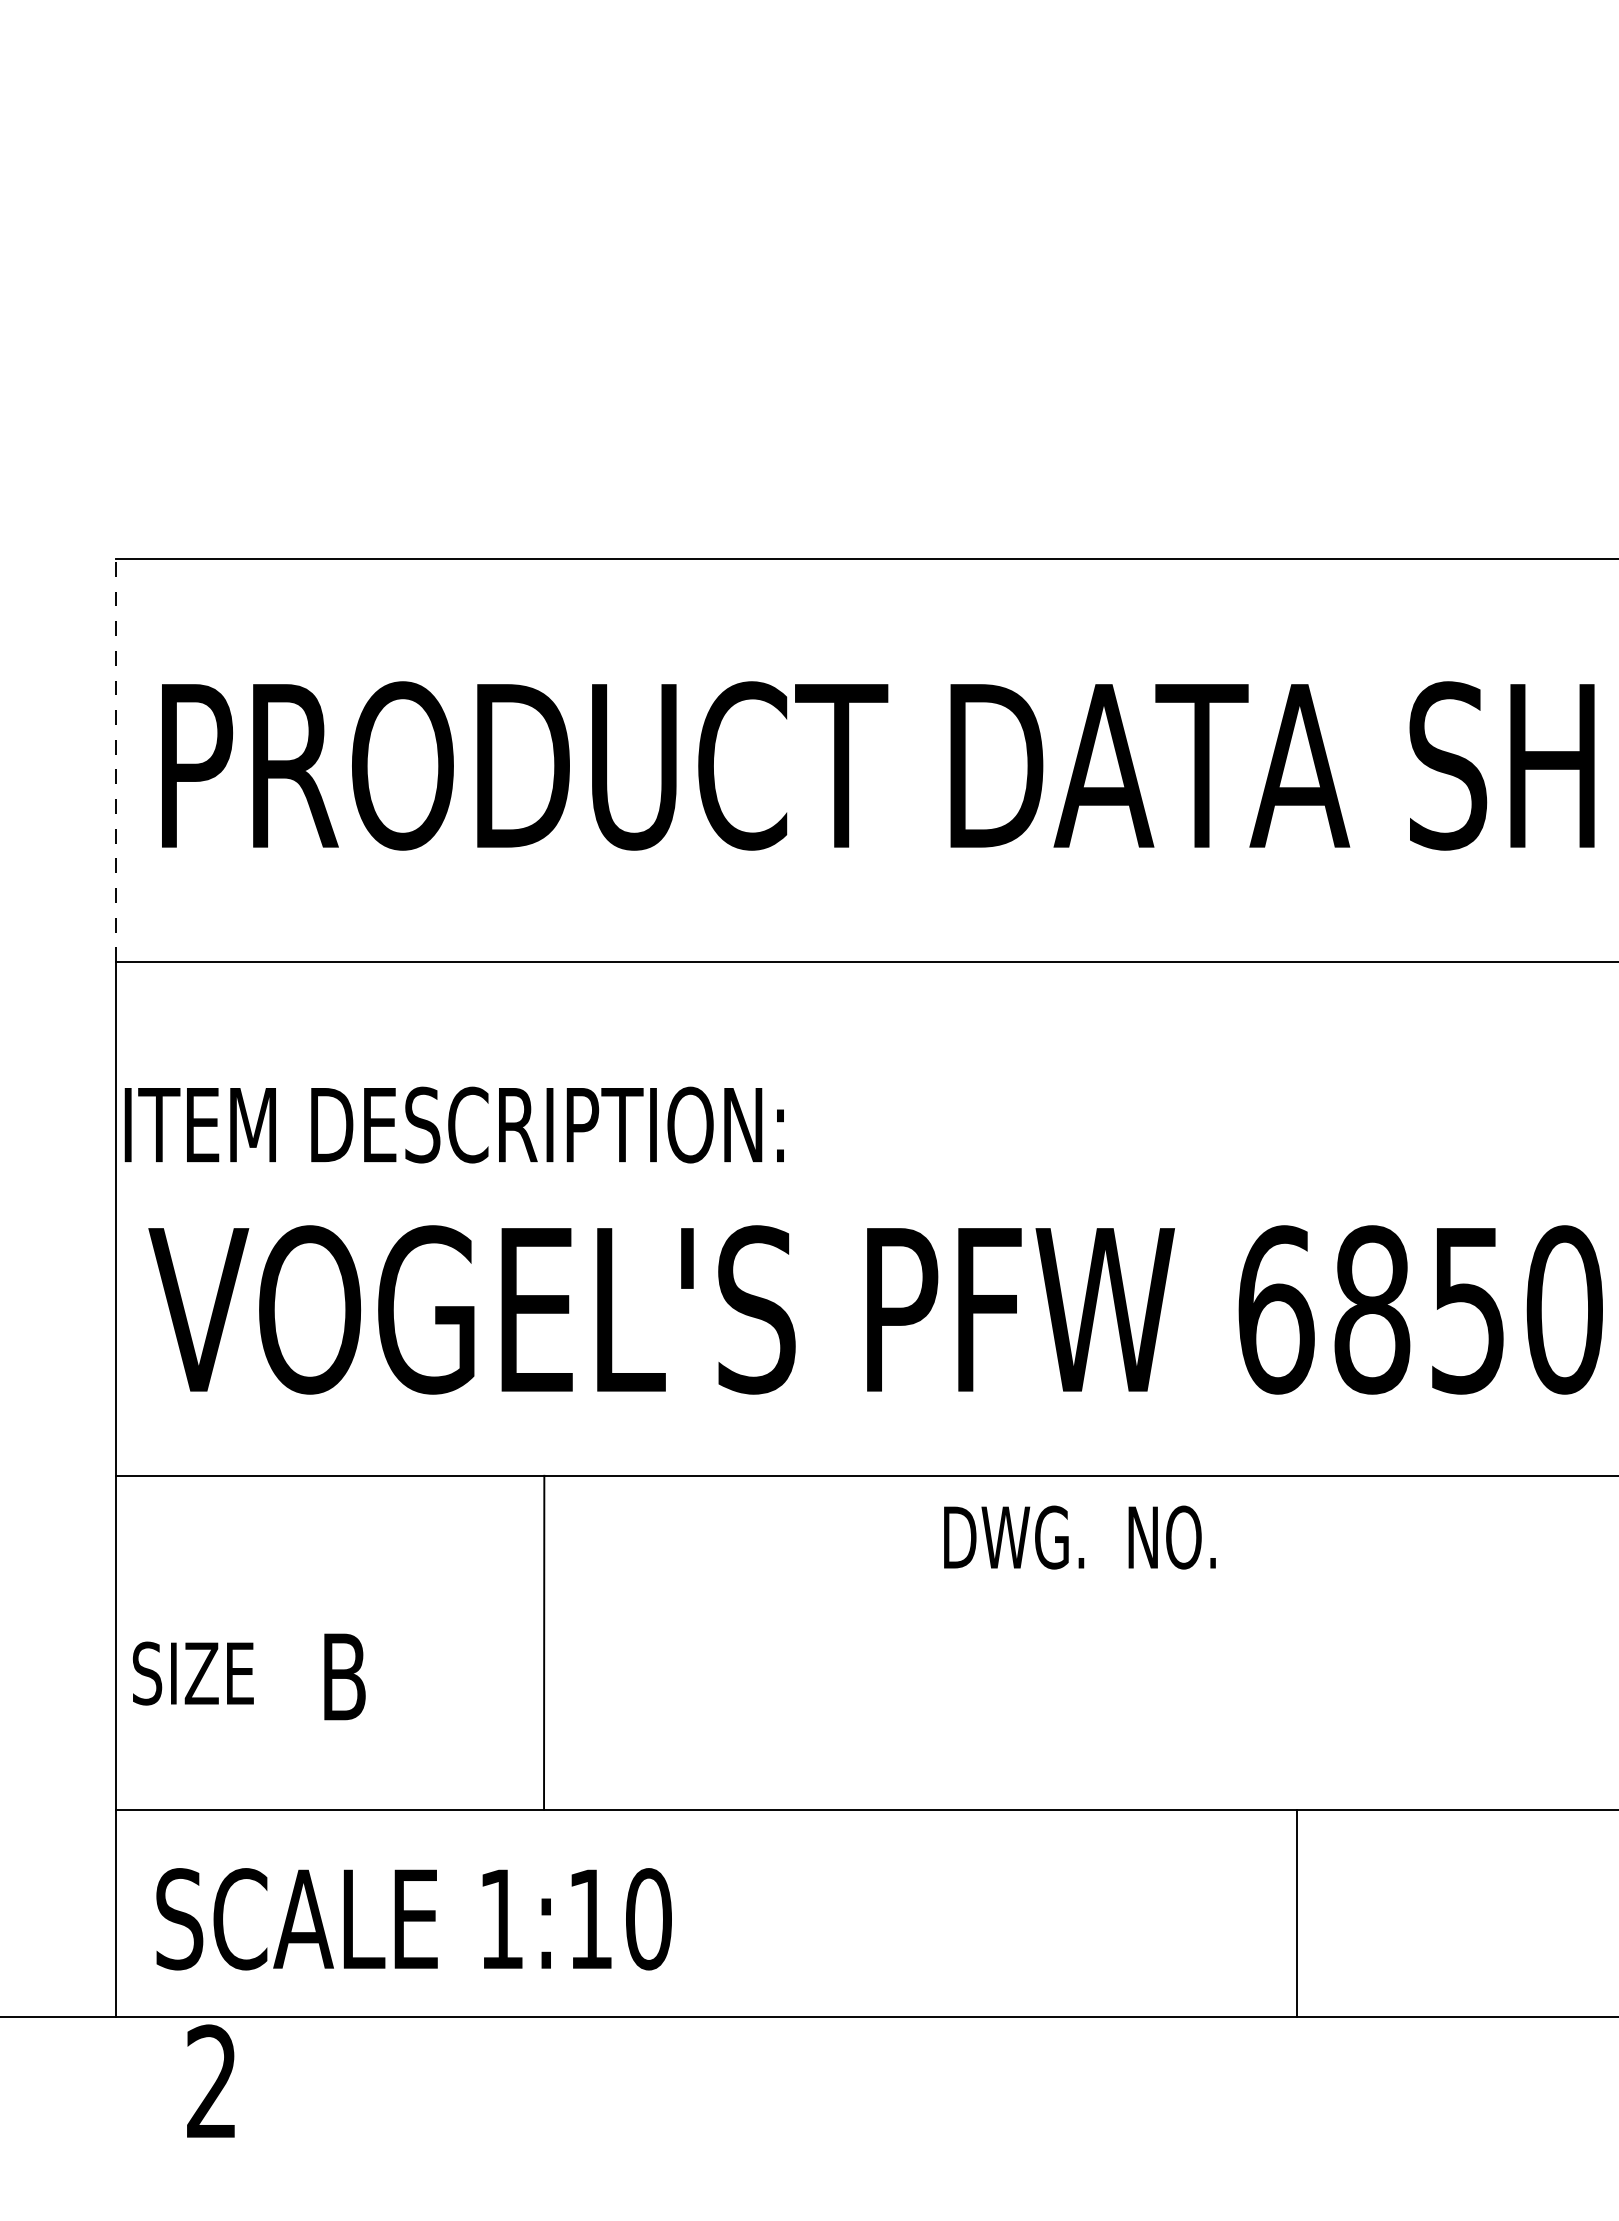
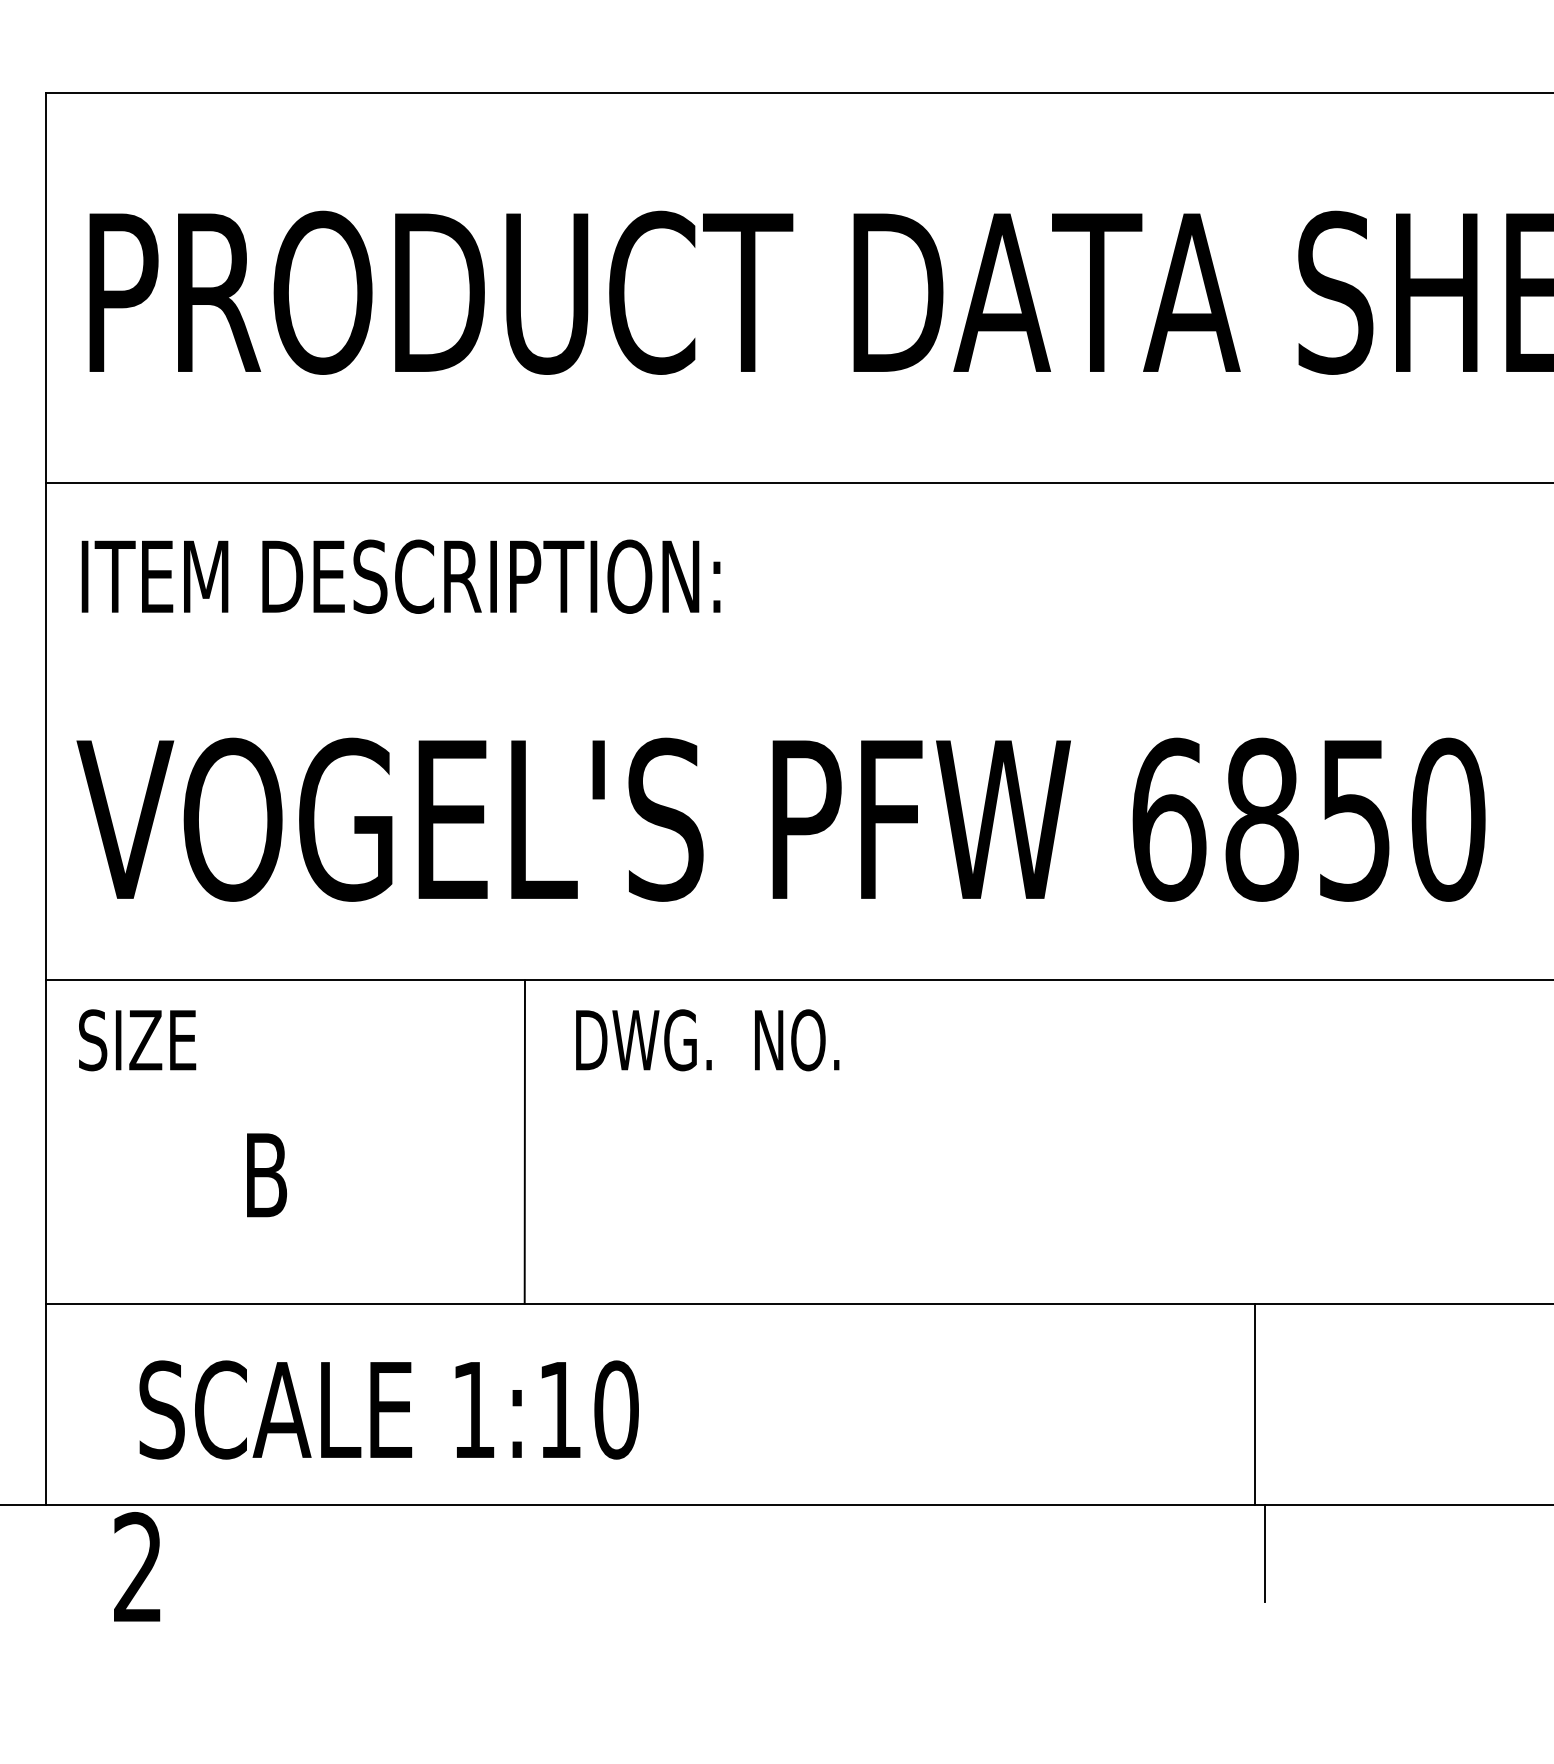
line: (116, 760) -> (45, 287), dashed -> solid
text: (453, 1124) -> (400, 576), moved
text: (1079, 1537) -> (707, 1040), moved
line: (544, 1642) -> (525, 1141), moved
text: (193, 1673) -> (137, 1040), moved
line: (1297, 1913) -> (1255, 1404), moved
text: (413, 1919) -> (388, 1410), moved
line: (1374, 2067) -> (1264, 1553), added

